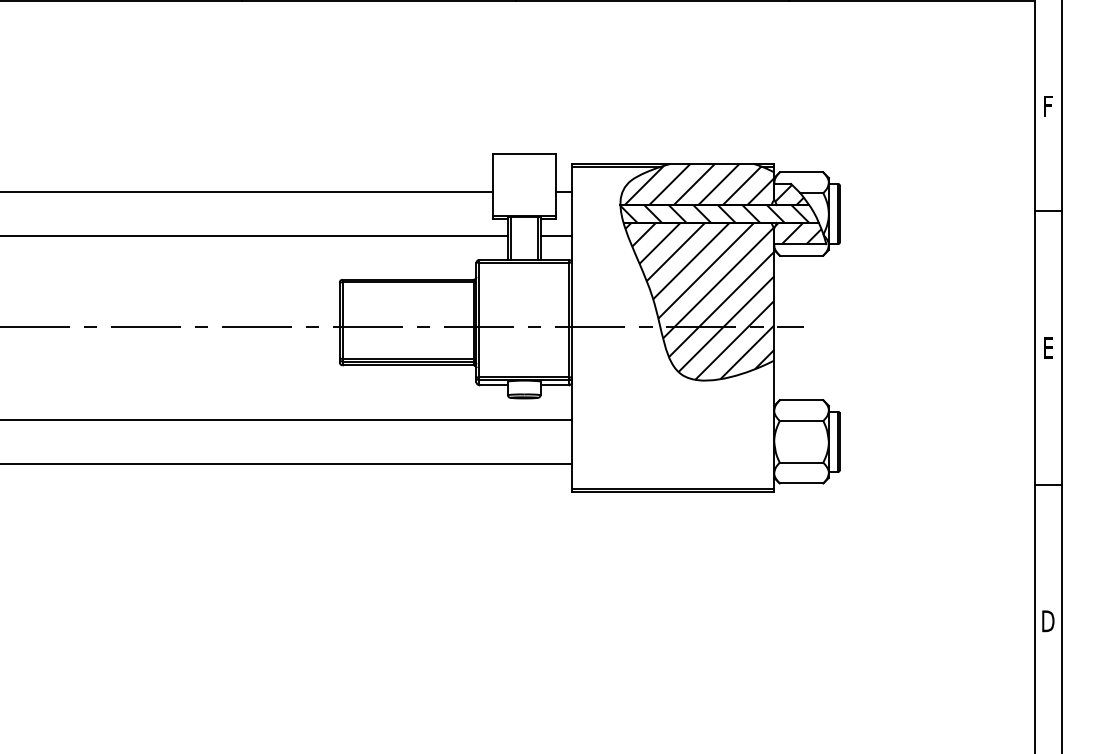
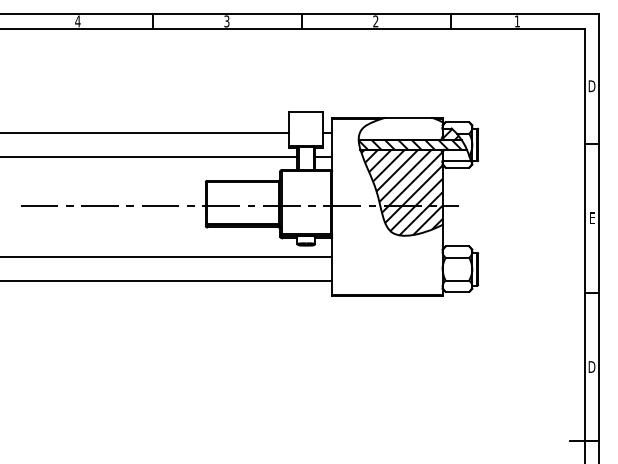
text: (1047, 106) -> (591, 86), F -> D
hatch: (698, 183) -> (401, 128), removed
hatch: (797, 233) -> (455, 155), removed

